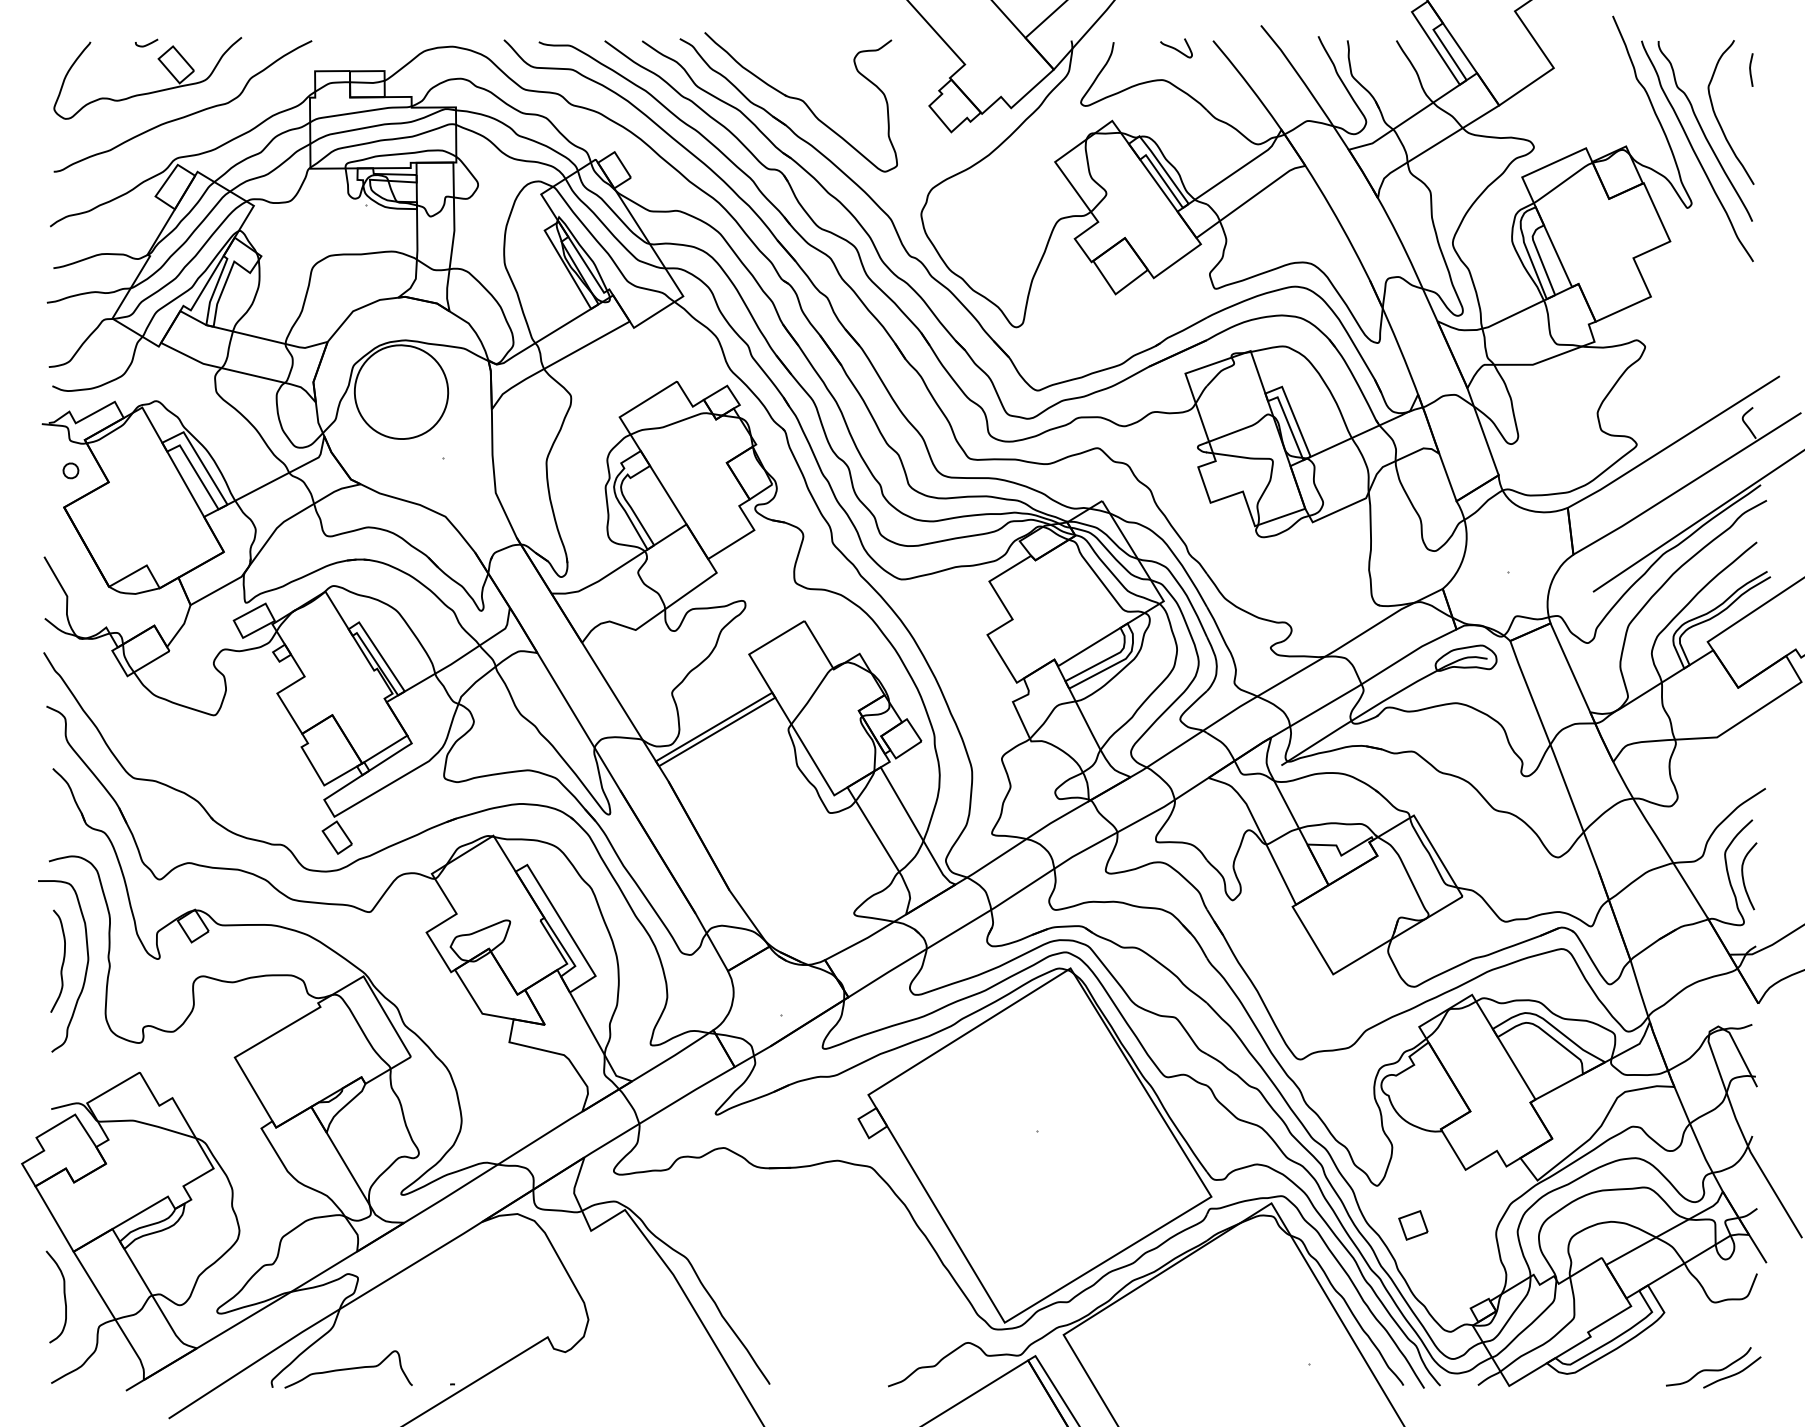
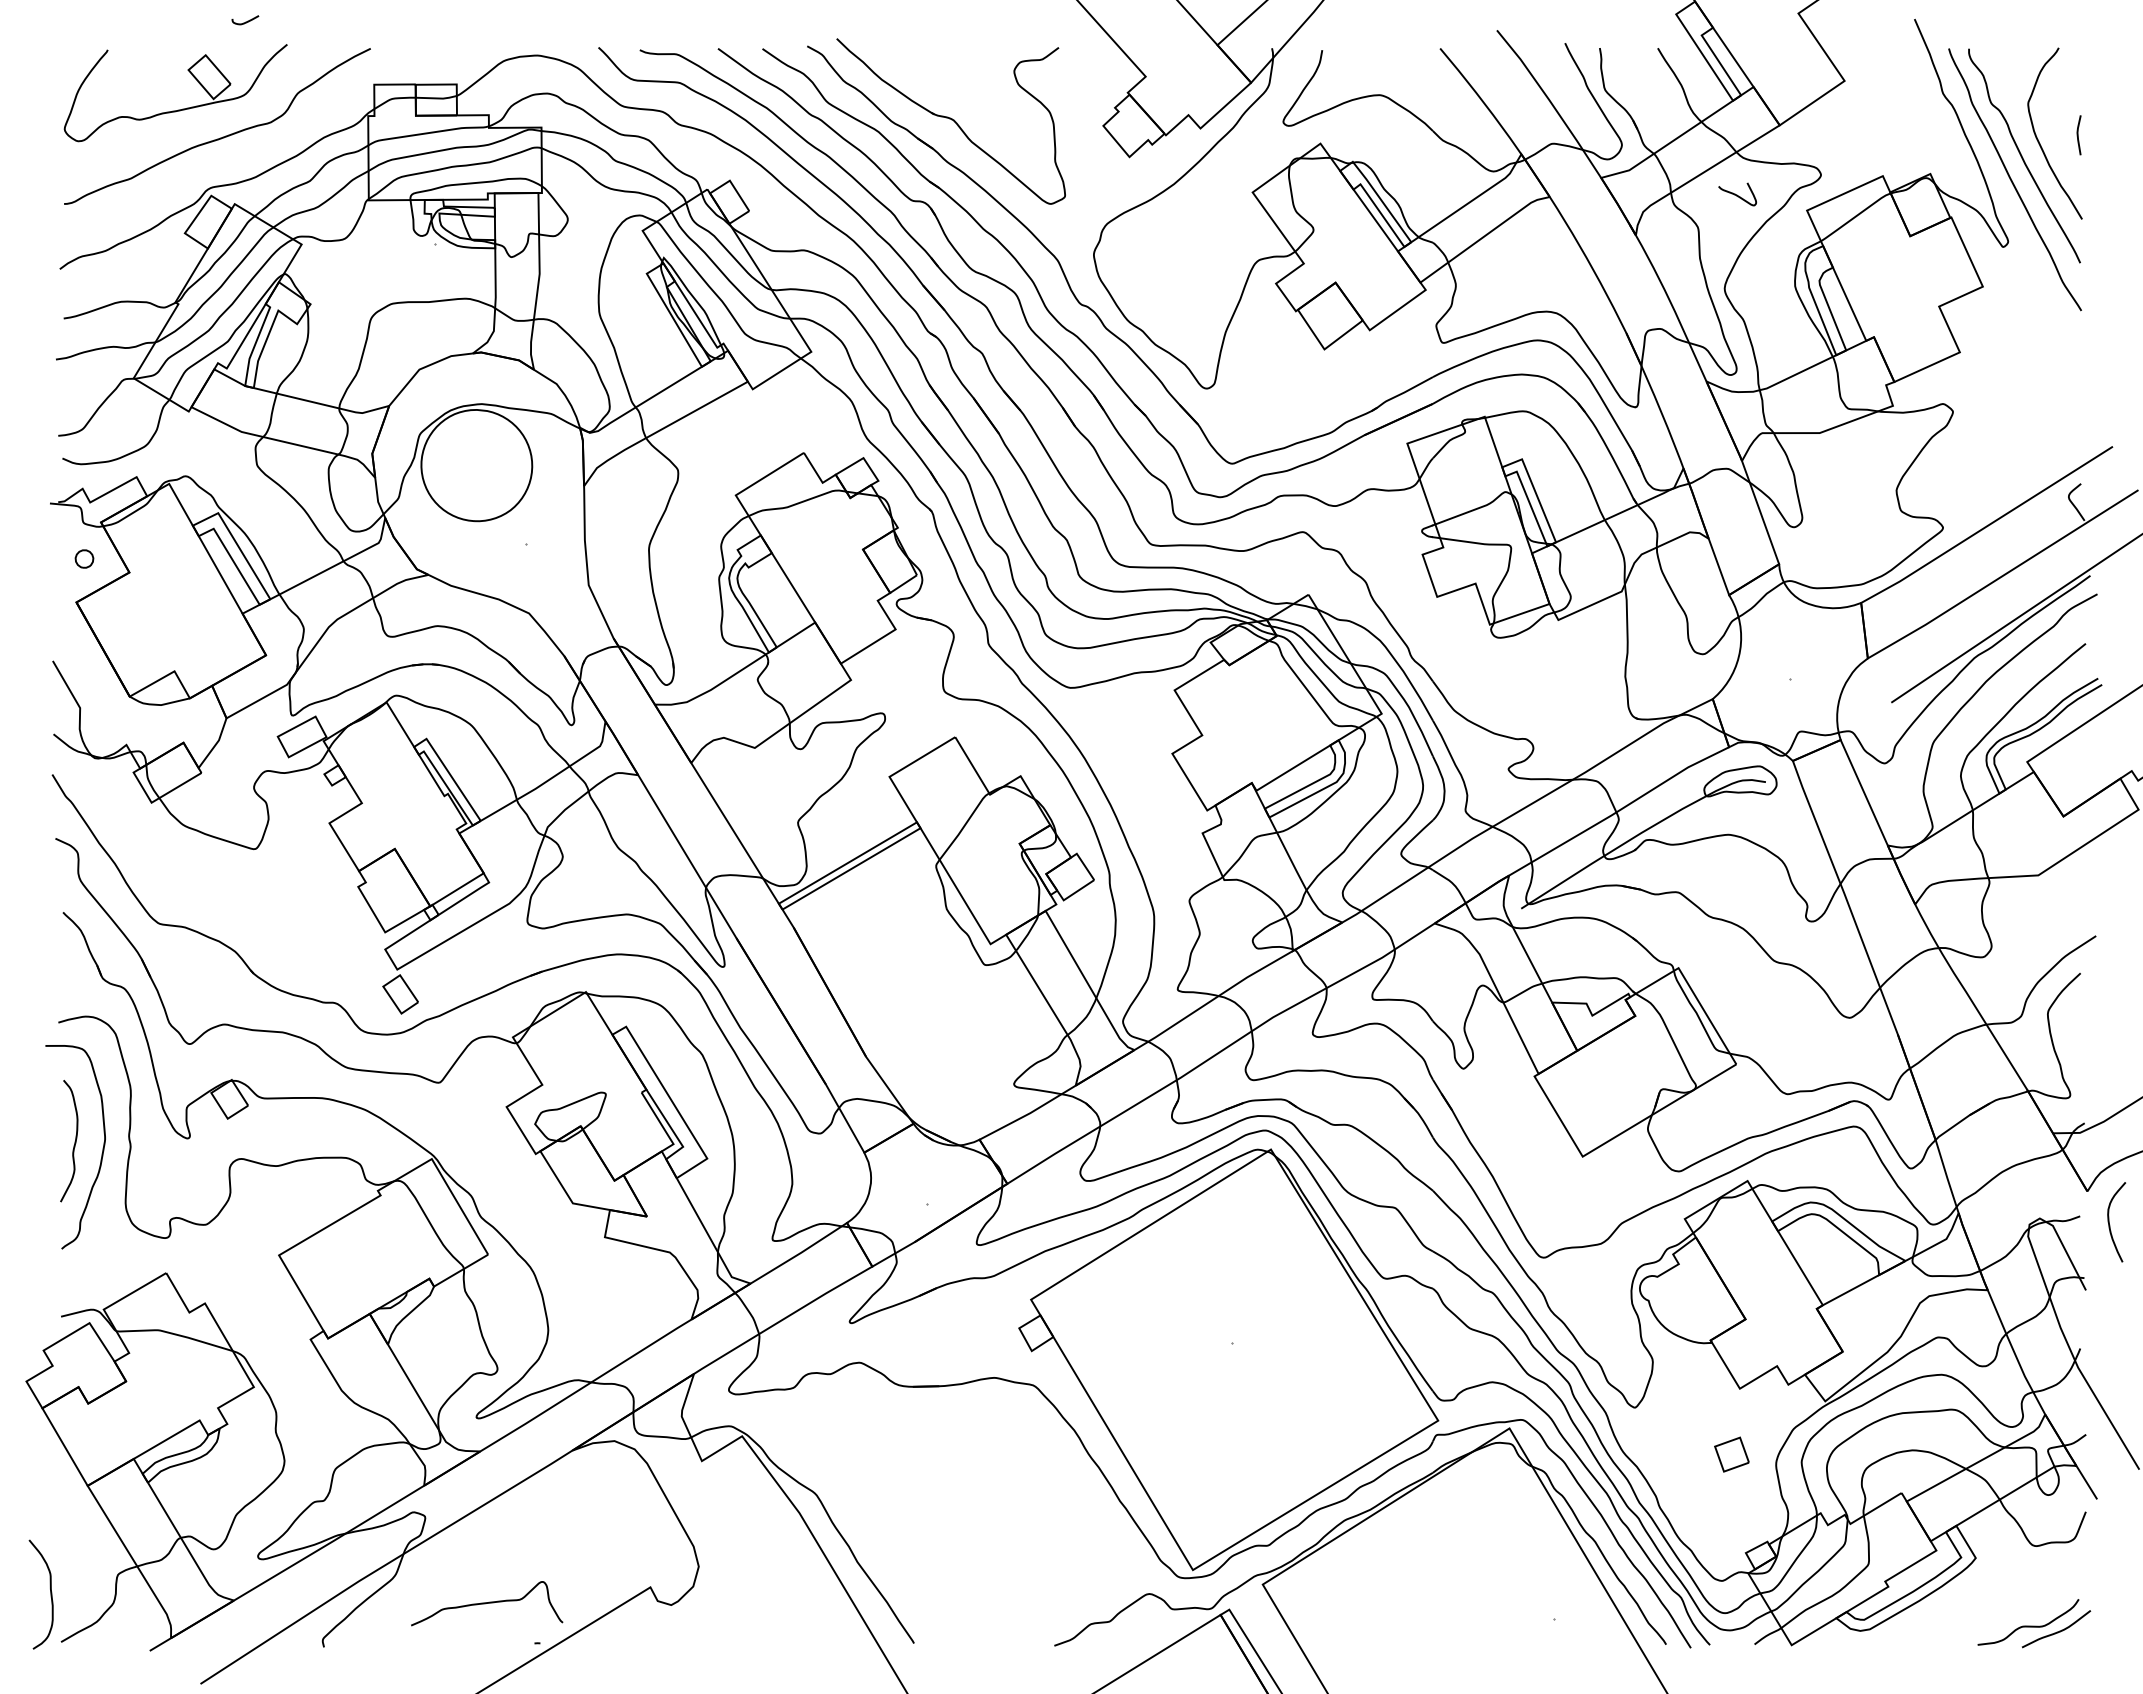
curve: (146, 44) -> (245, 21), moved
curve: (1176, 48) -> (1737, 194), moved
line: (1750, 70) -> (2078, 135), moved
curve: (1744, 879) -> (2110, 1225), moved
part: (1413, 1225) -> (1731, 1454), moved
curve: (64, 1296) -> (50, 1594), moved
curve: (348, 1369) -> (487, 1603), moved

